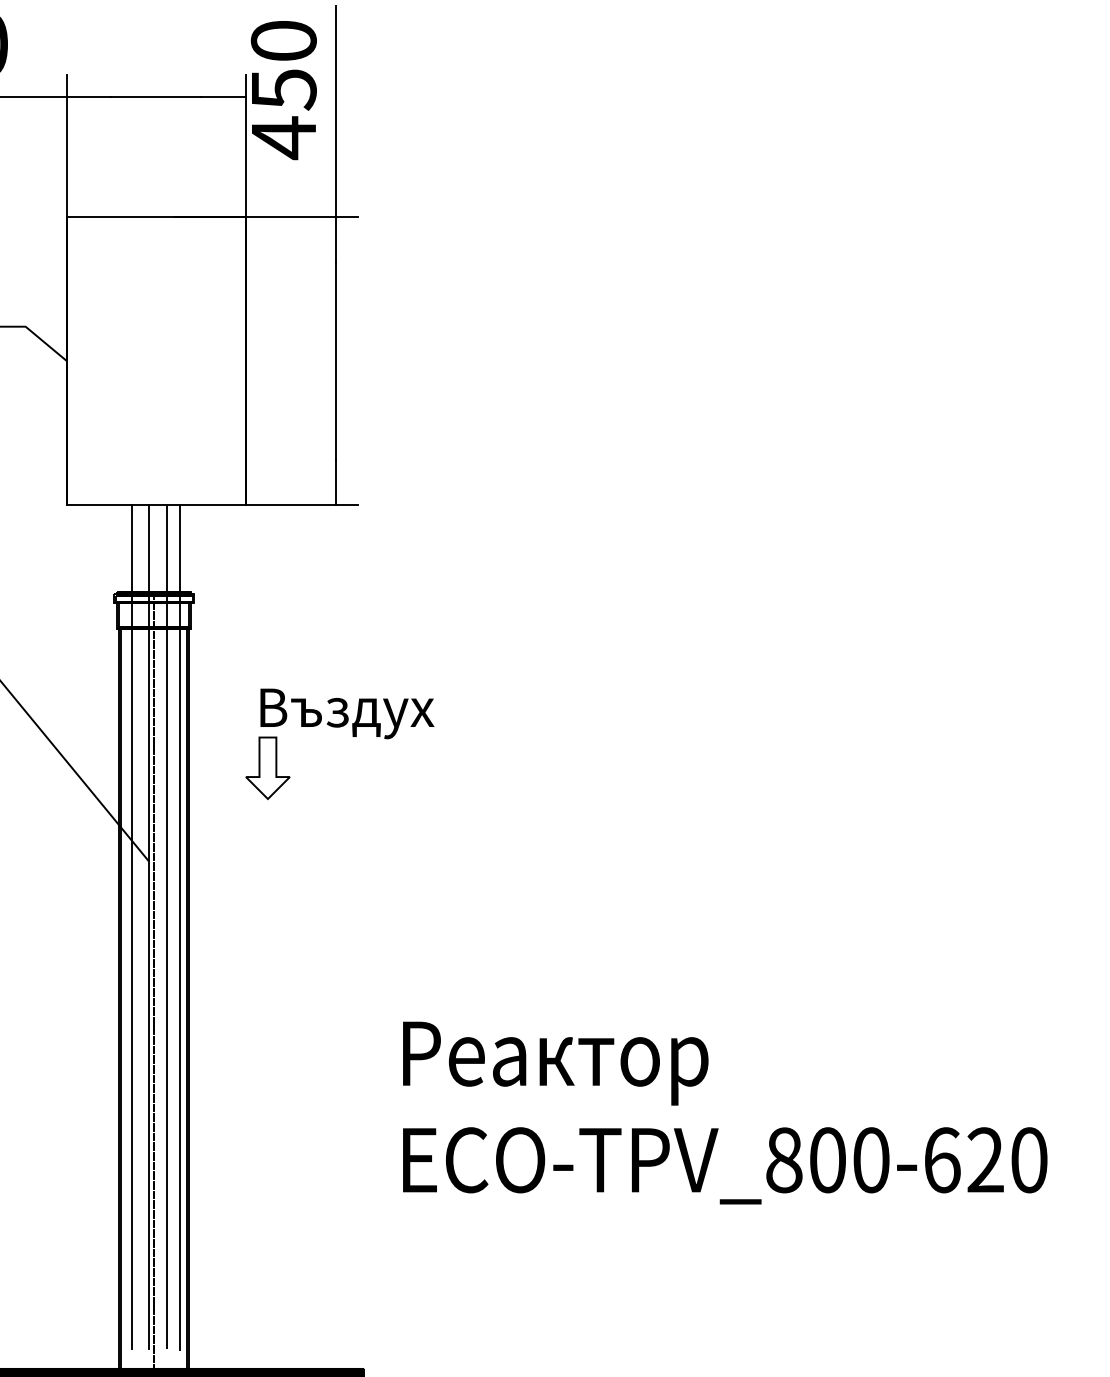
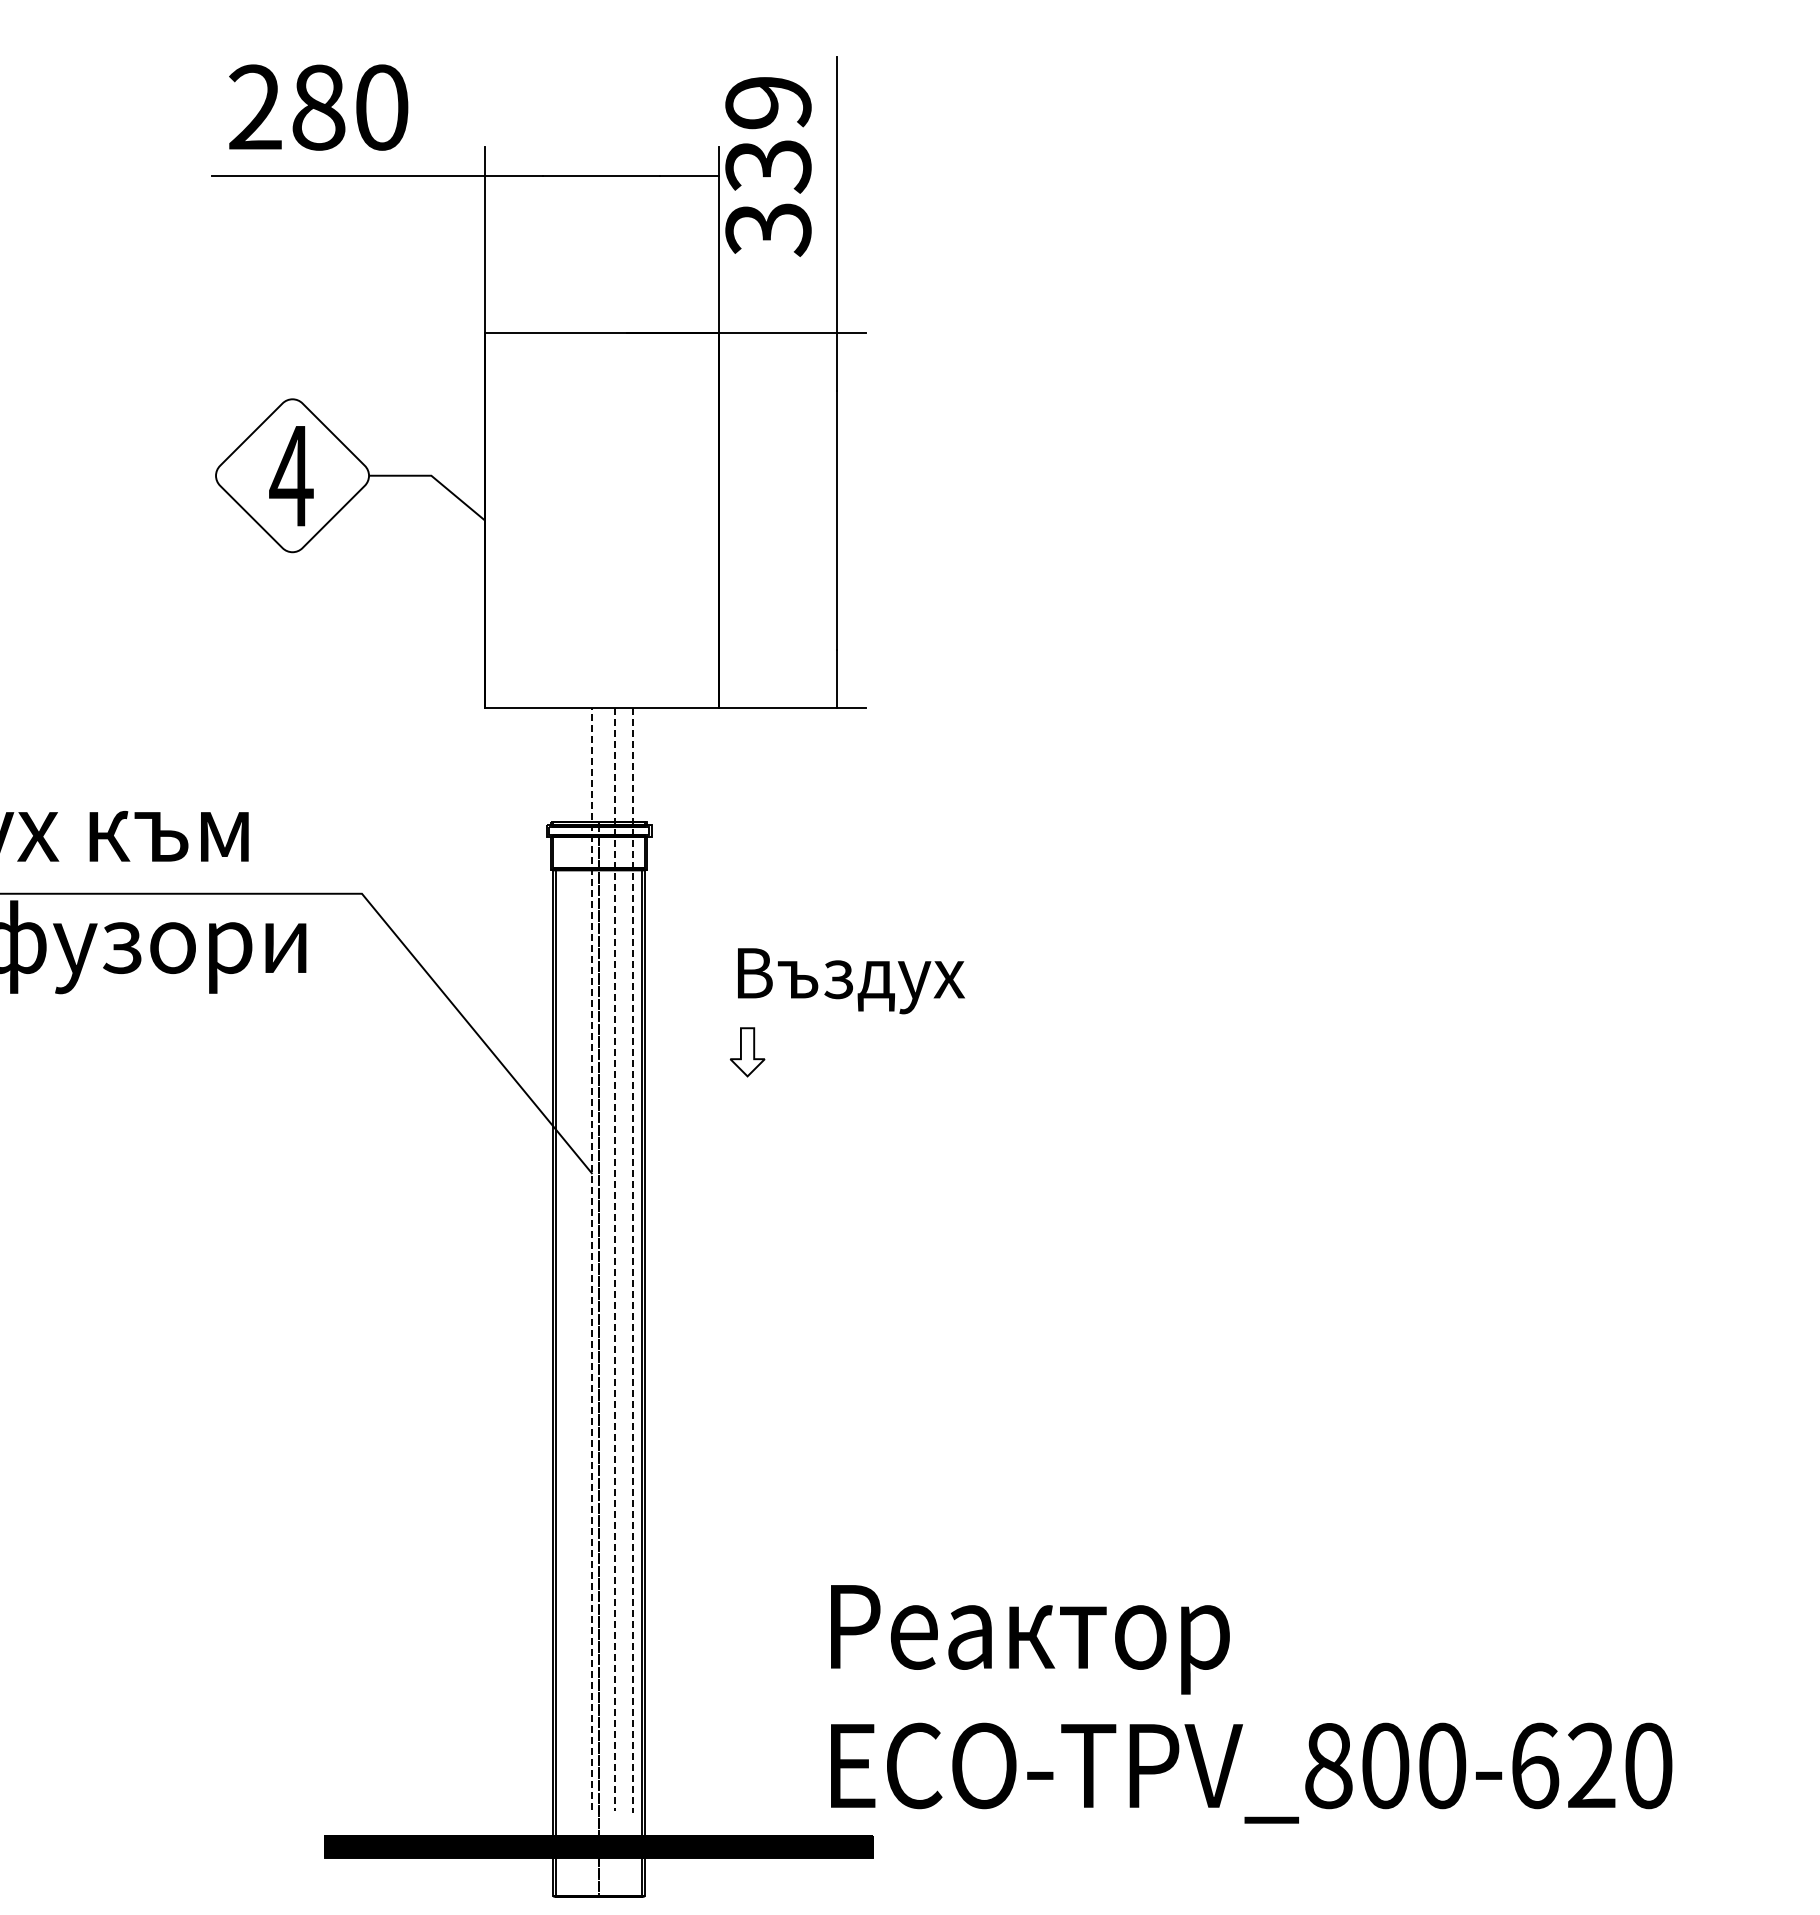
text: (283, 90) -> (768, 167), 450 -> 339
part: (267, 768) -> (747, 1052), size x0.6
line: (132, 927) -> (570, 1259), removed
line: (149, 927) -> (592, 1259), solid -> dashed
line: (166, 927) -> (615, 1259), solid -> dashed
line: (180, 927) -> (633, 1260), solid -> dashed
text: (725, 1113) -> (1251, 1704), moved

